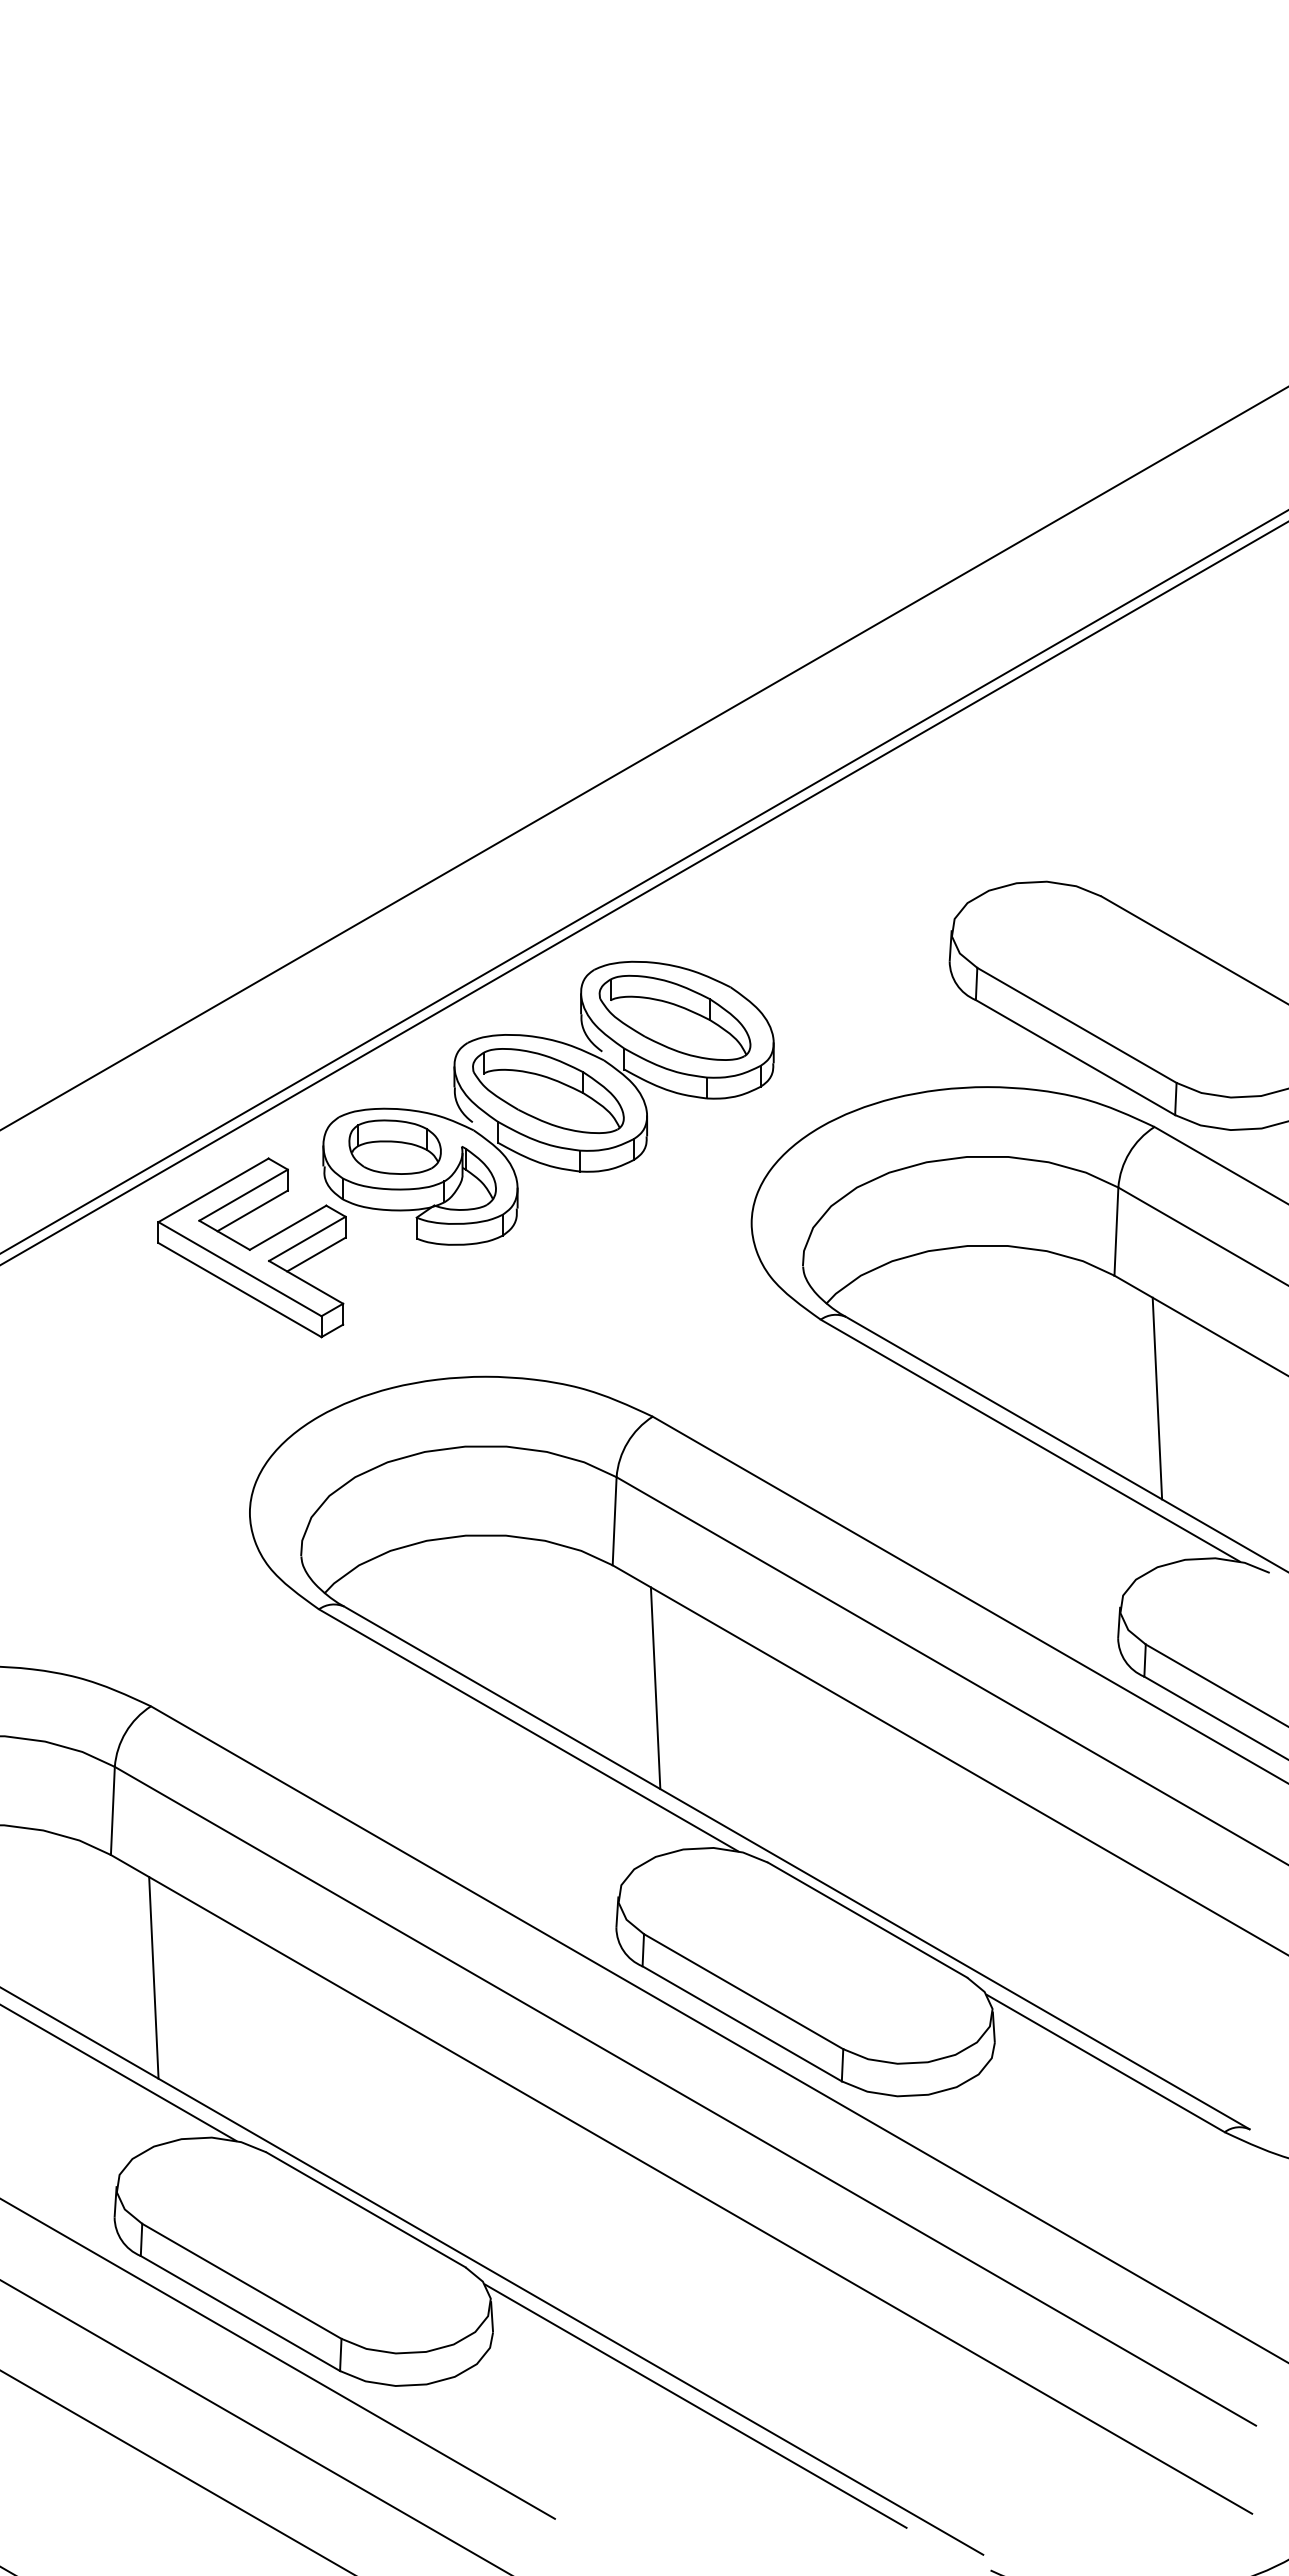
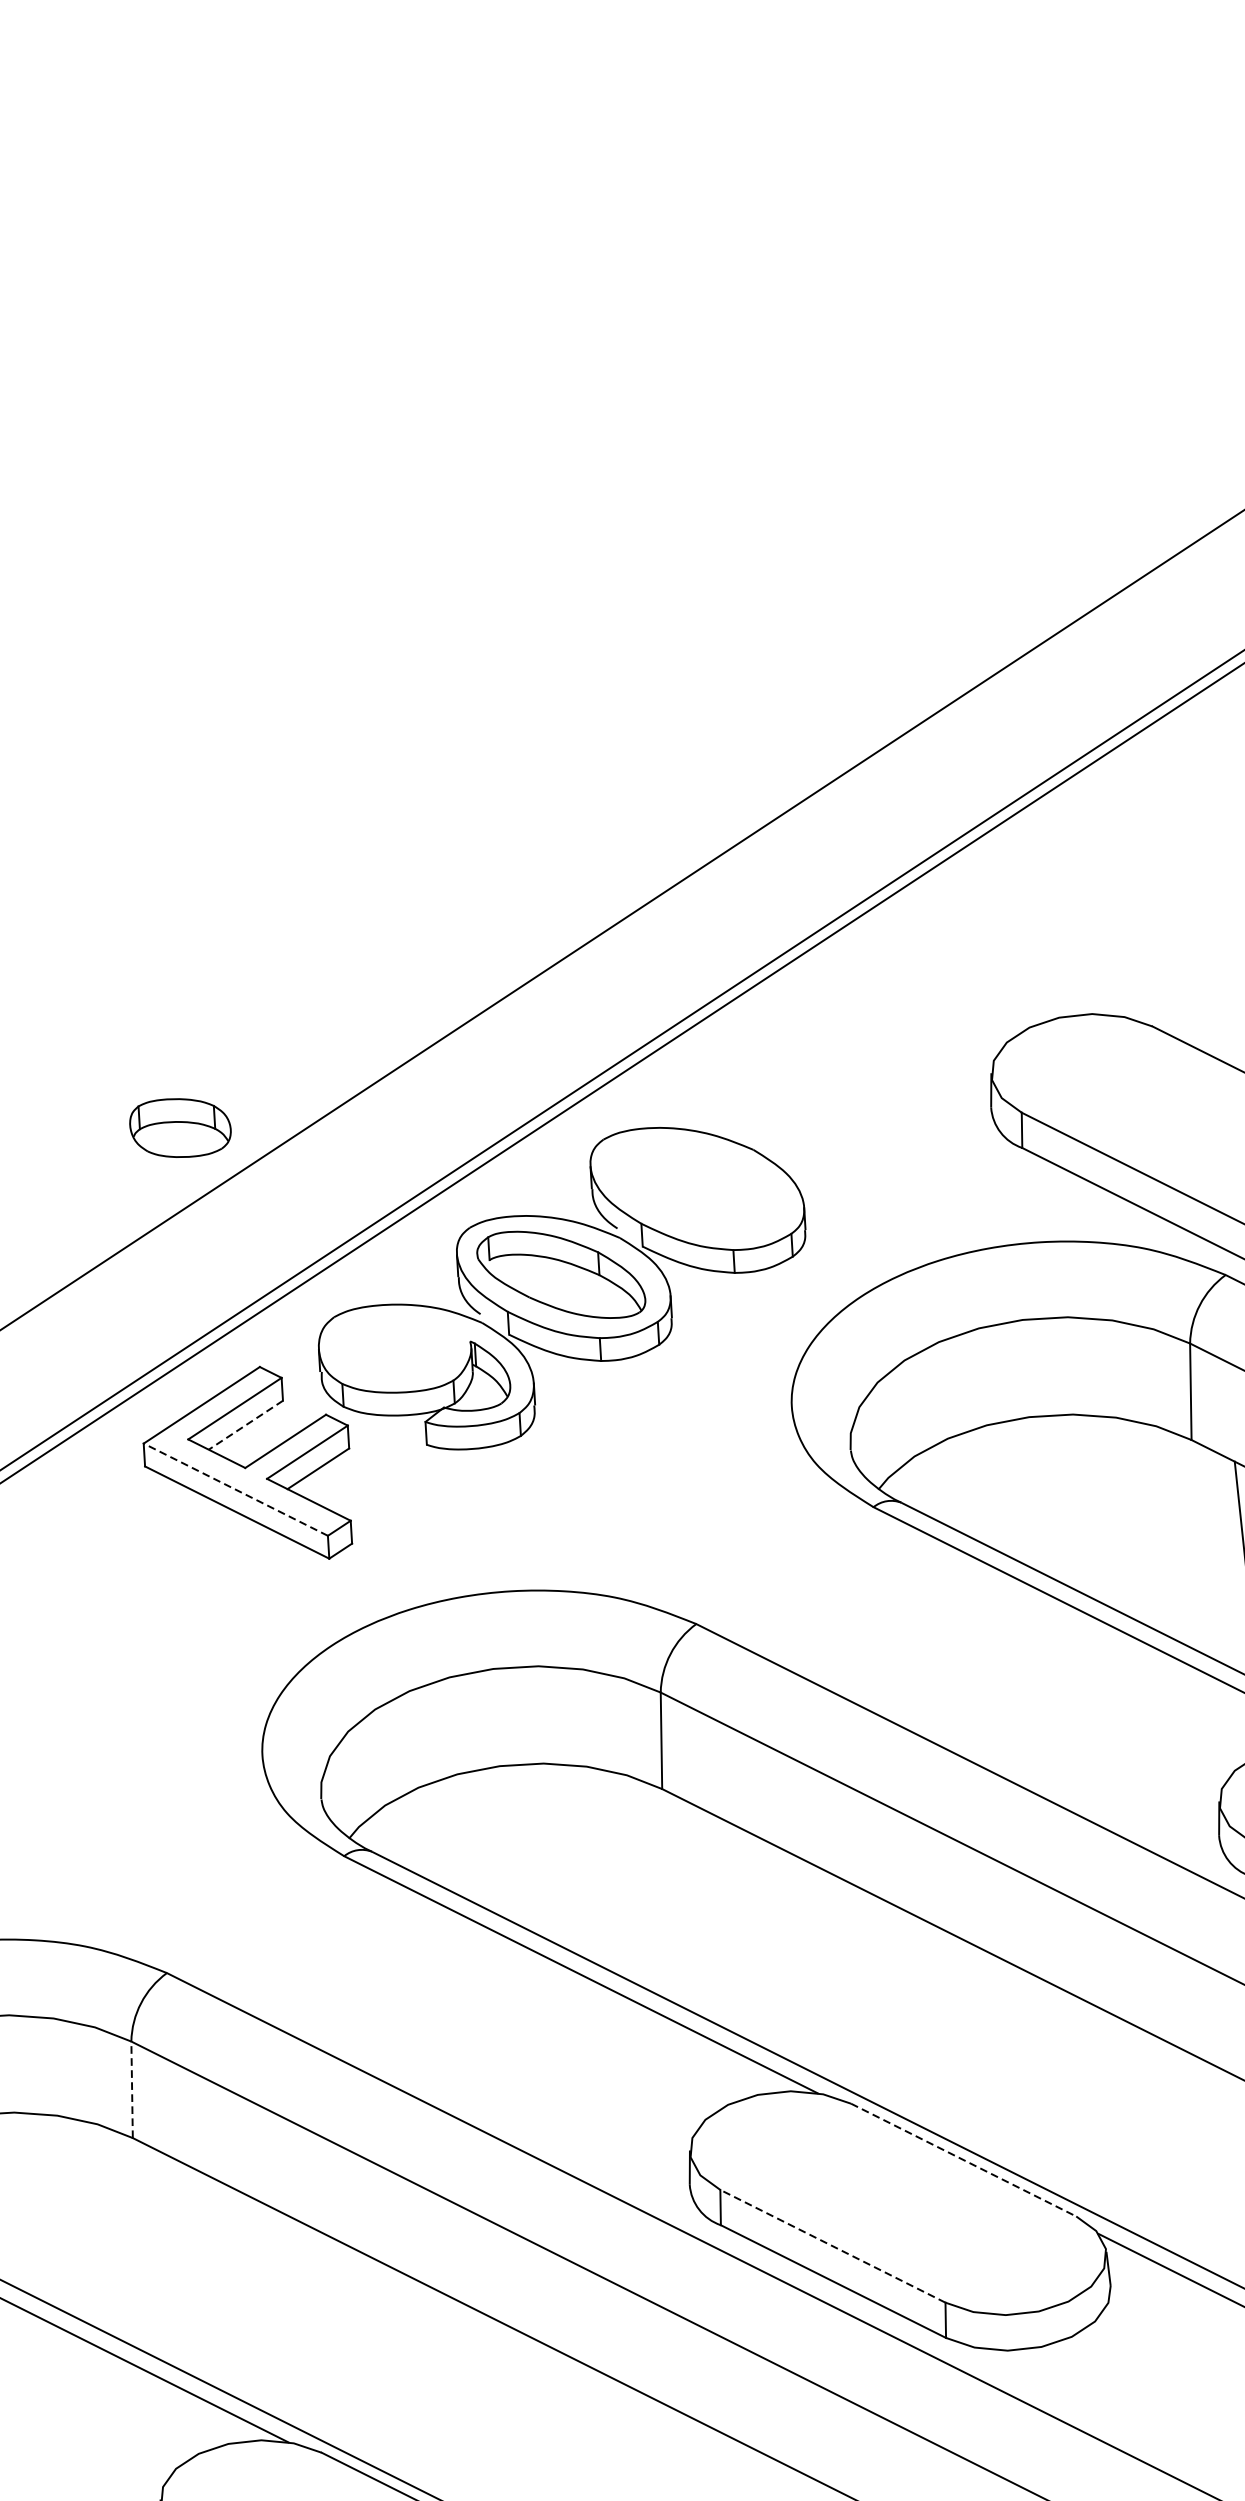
part: (674, 1017) -> (694, 1186), removed
part: (394, 1146) -> (179, 1127), moved
line: (252, 1210) -> (245, 1424), solid -> dashed
line: (239, 1268) -> (235, 1489), solid -> dashed
line: (655, 1688) -> (716, 1920), removed
line: (112, 1810) -> (131, 2089), solid -> dashed
line: (868, 1920) -> (964, 2160), solid -> dashed
line: (153, 1977) -> (187, 2269), removed
line: (743, 1991) -> (832, 2246), solid -> dashed

